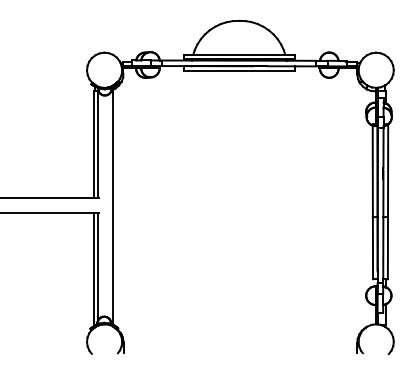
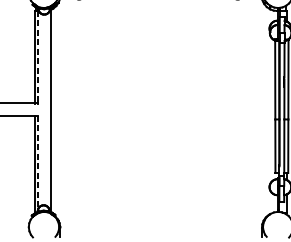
line: (98, 145) -> (38, 57), solid -> dashed
line: (98, 266) -> (38, 162), solid -> dashed

